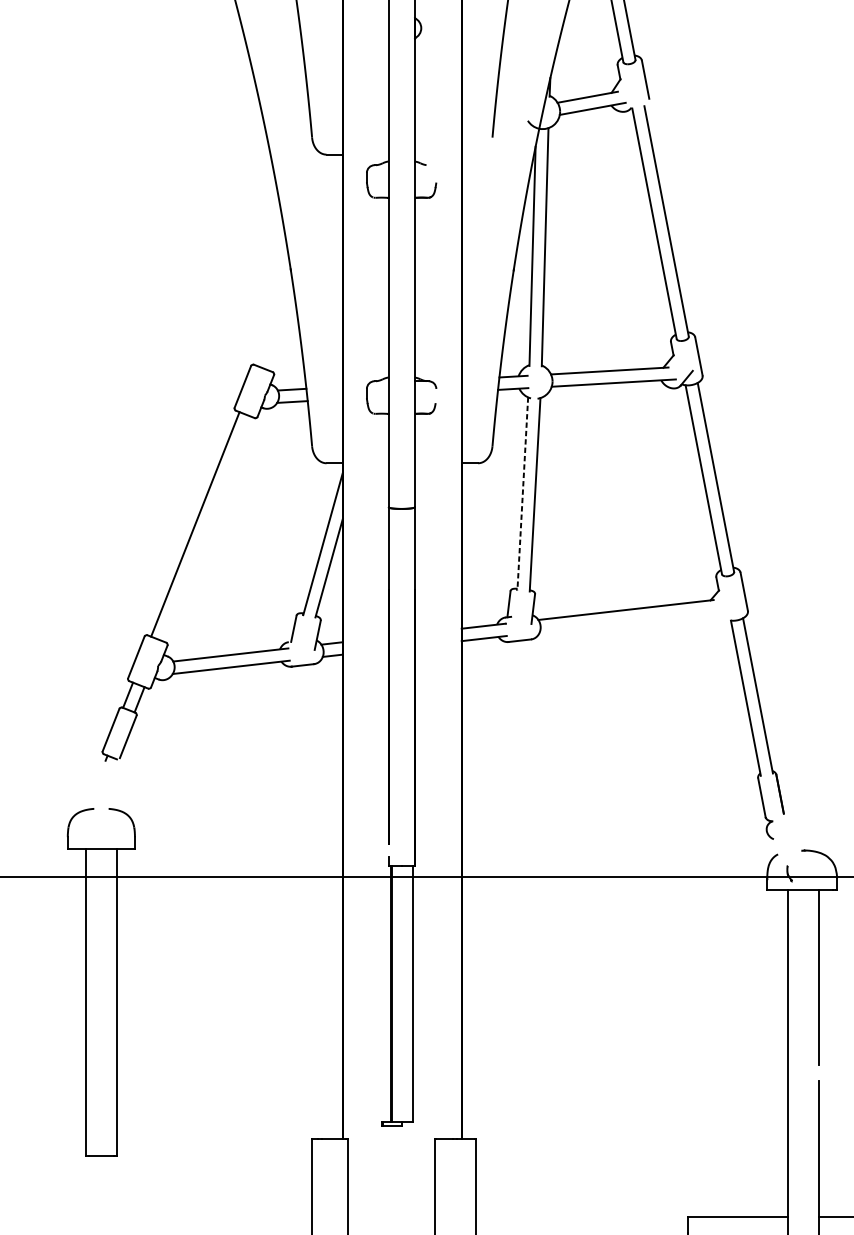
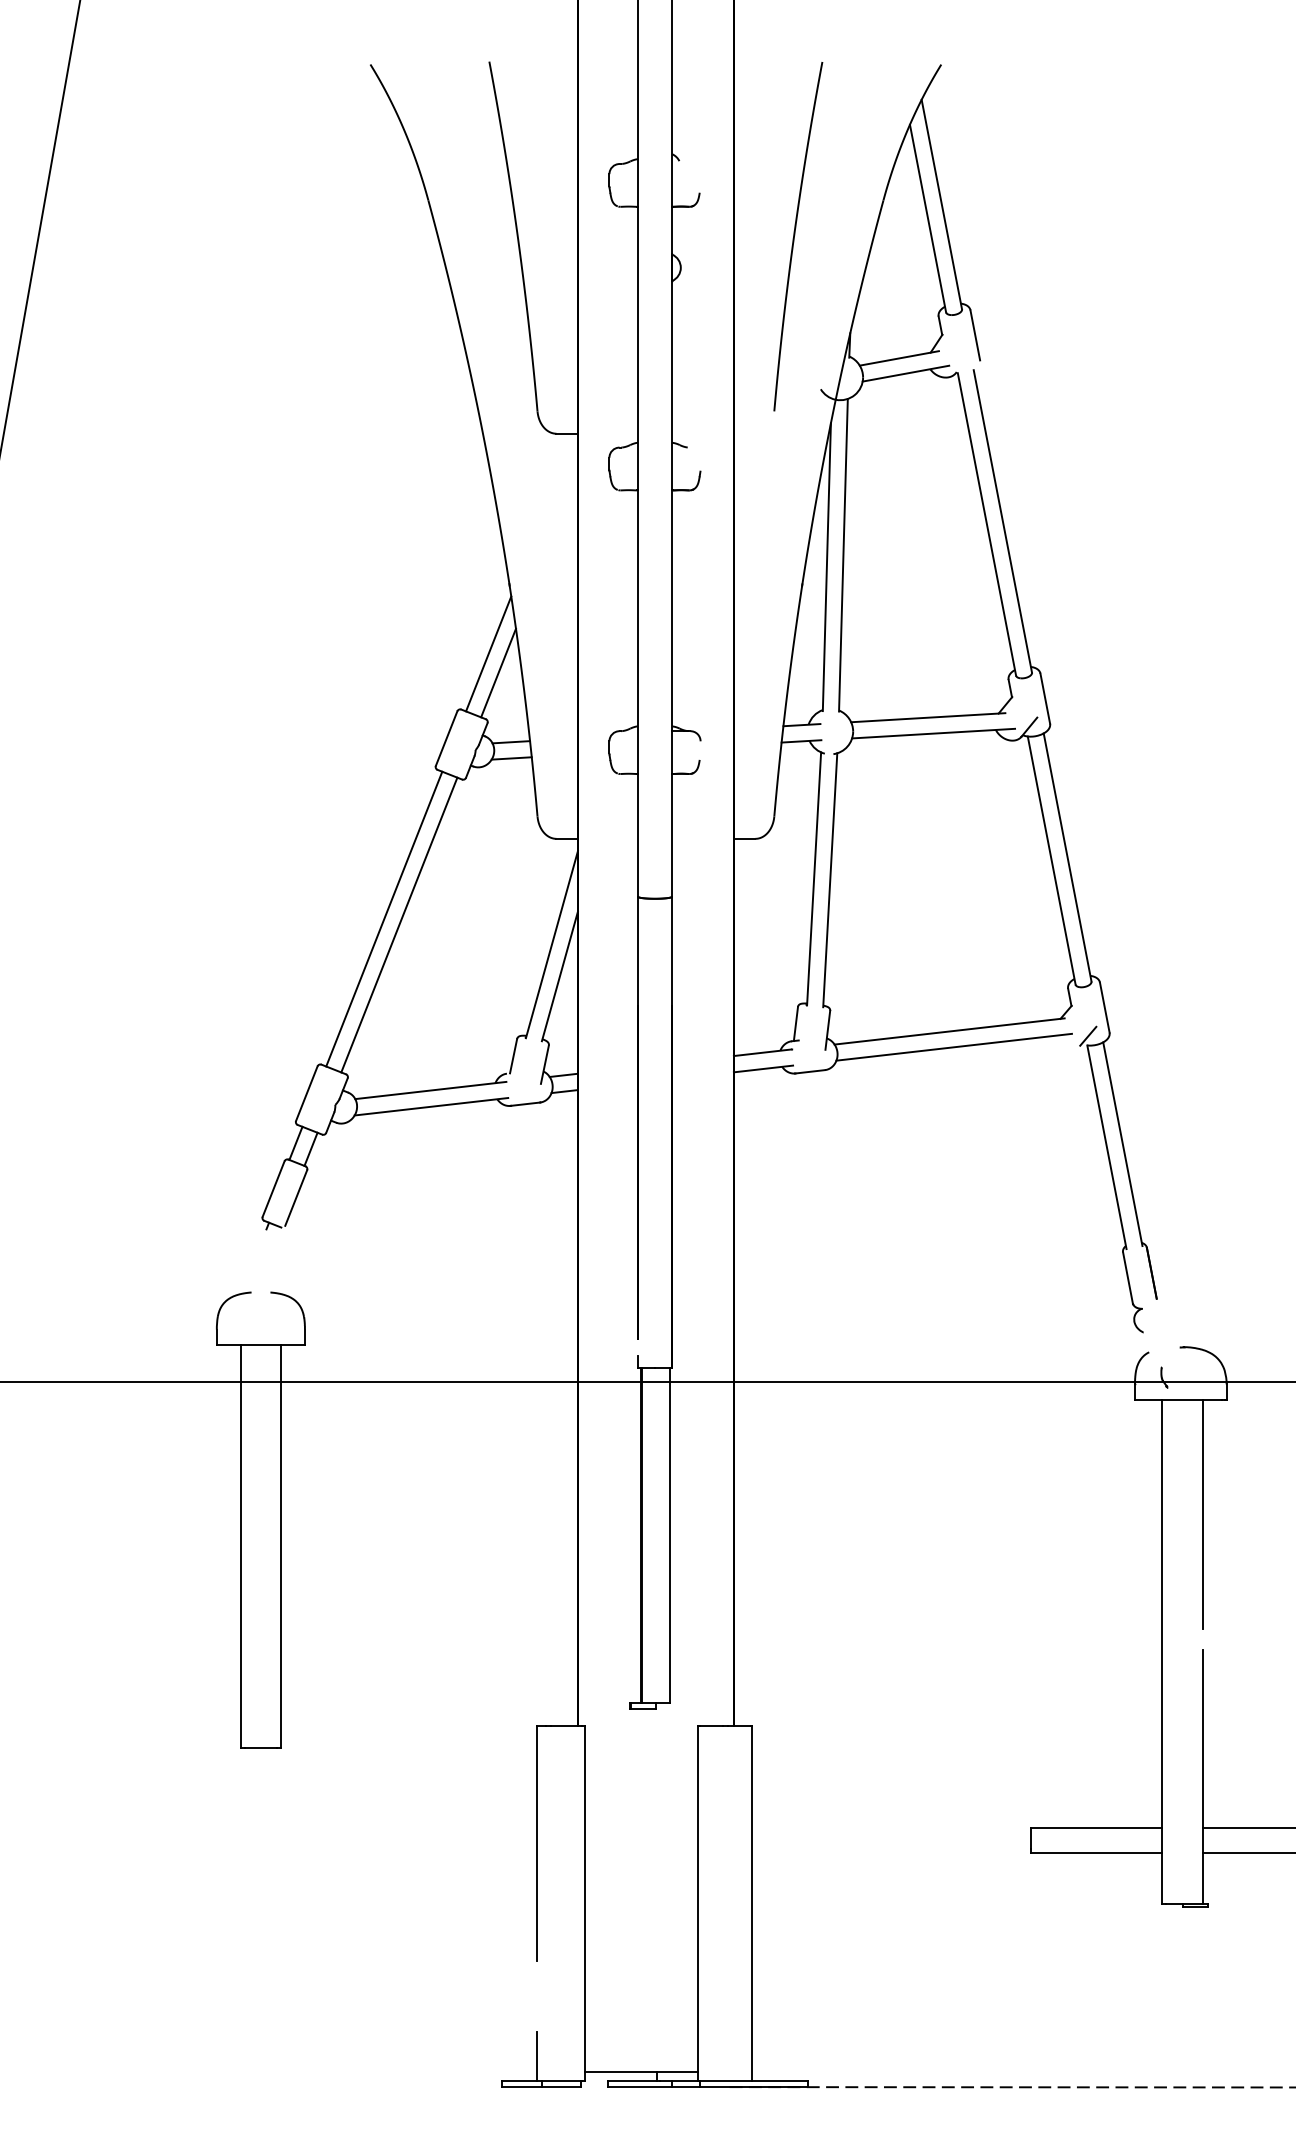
line: (274, 322) -> (488, 653), added
line: (282, 336) -> (498, 672), added
line: (523, 493) -> (814, 878), dashed -> solid
line: (206, 528) -> (399, 924), added
line: (731, 613) -> (1088, 1035), added
line: (629, 621) -> (953, 1046), added

